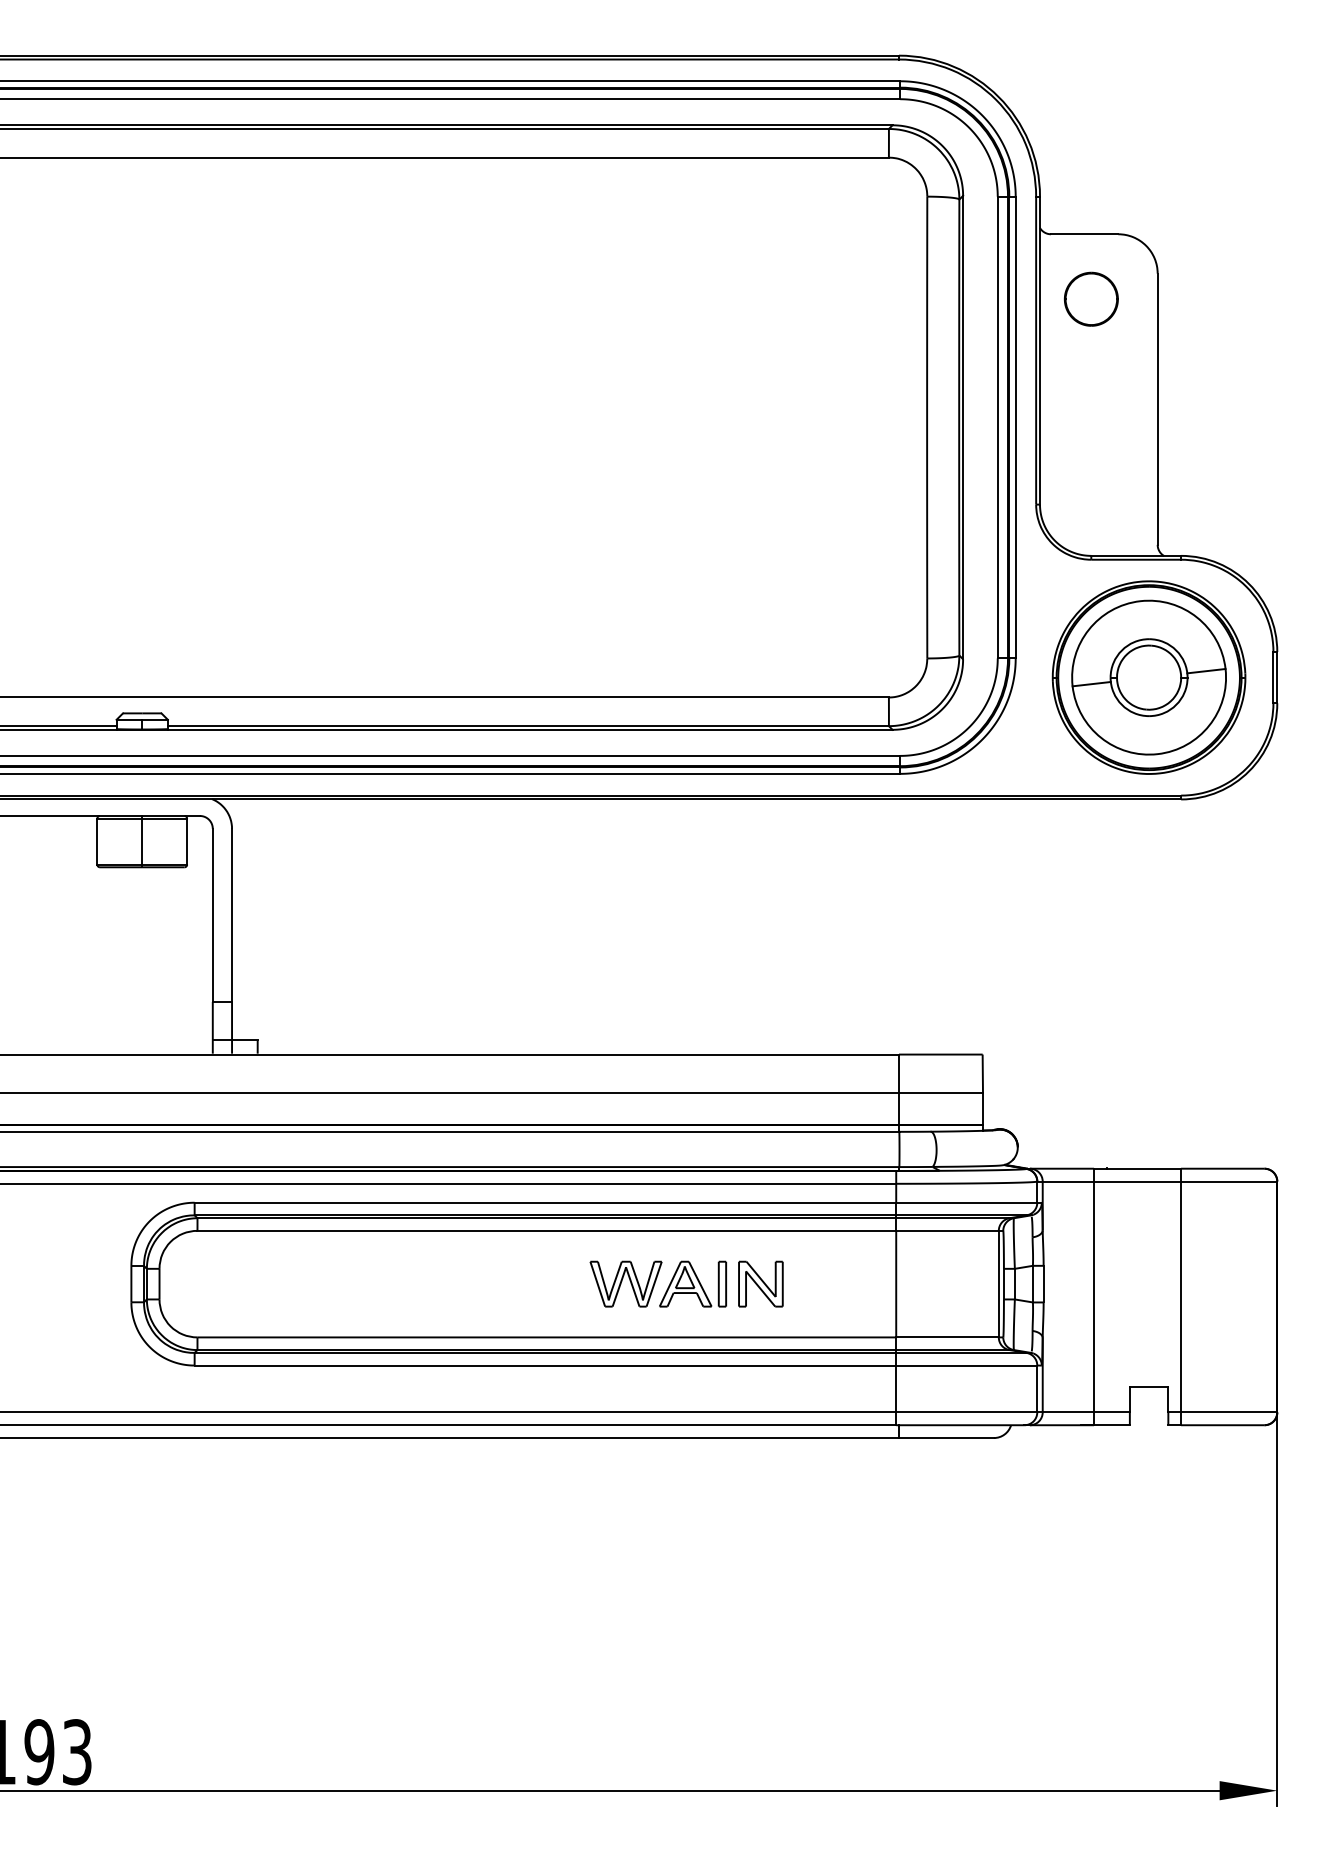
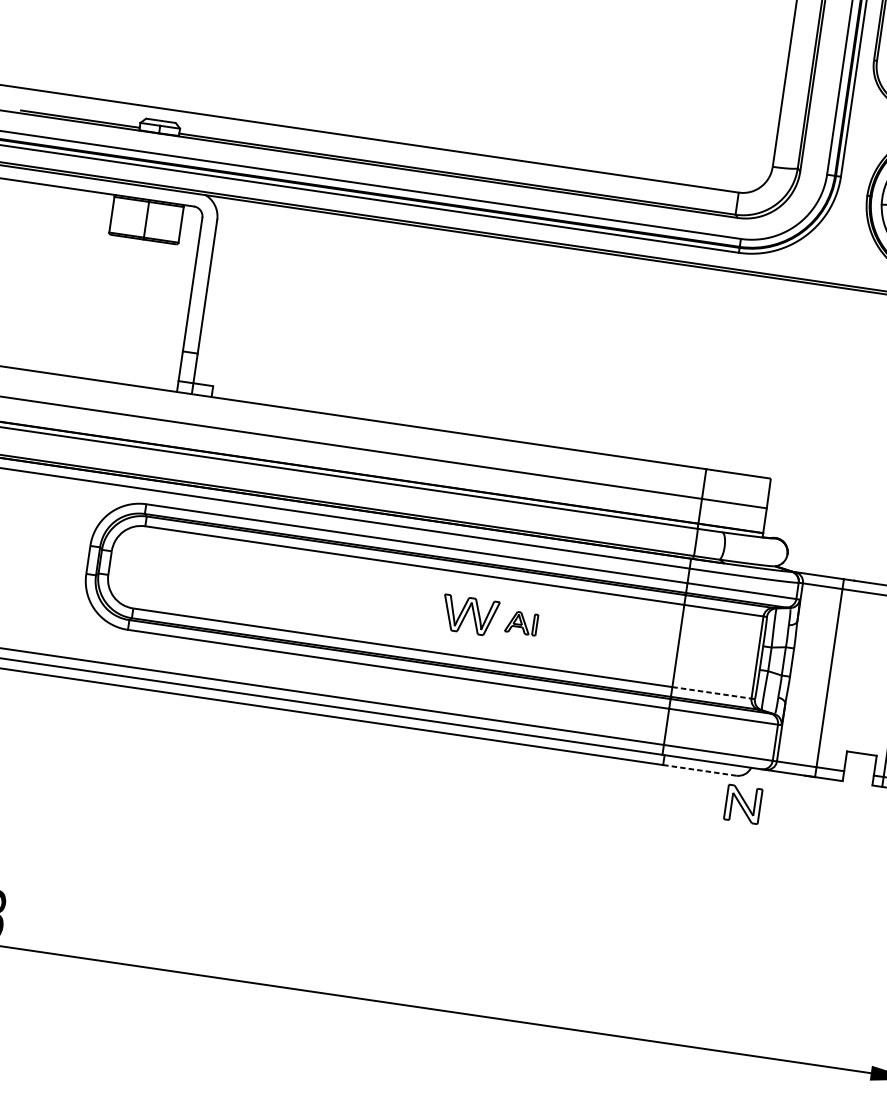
part: (692, 1283) -> (521, 622), size x0.6
part: (760, 1283) -> (743, 803), moved
line: (948, 1337) -> (712, 693), solid -> dashed
line: (946, 1438) -> (699, 770), solid -> dashed

